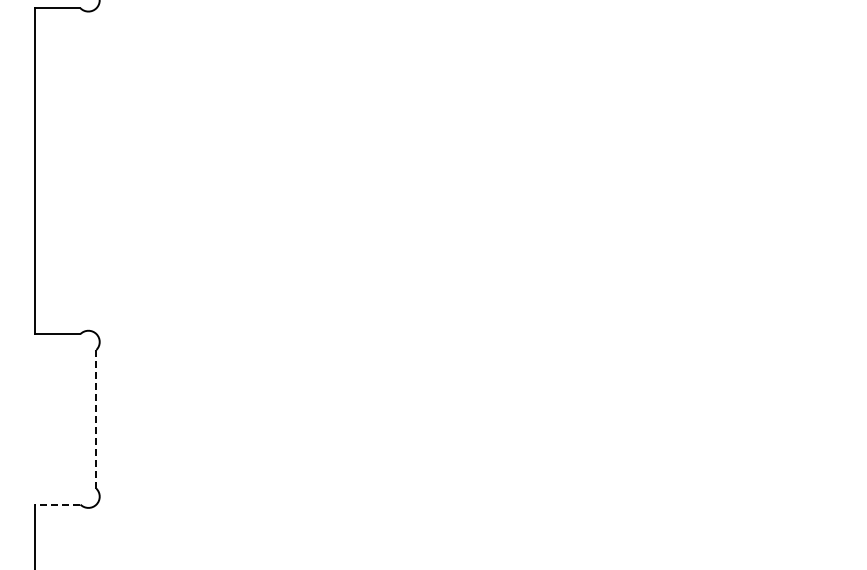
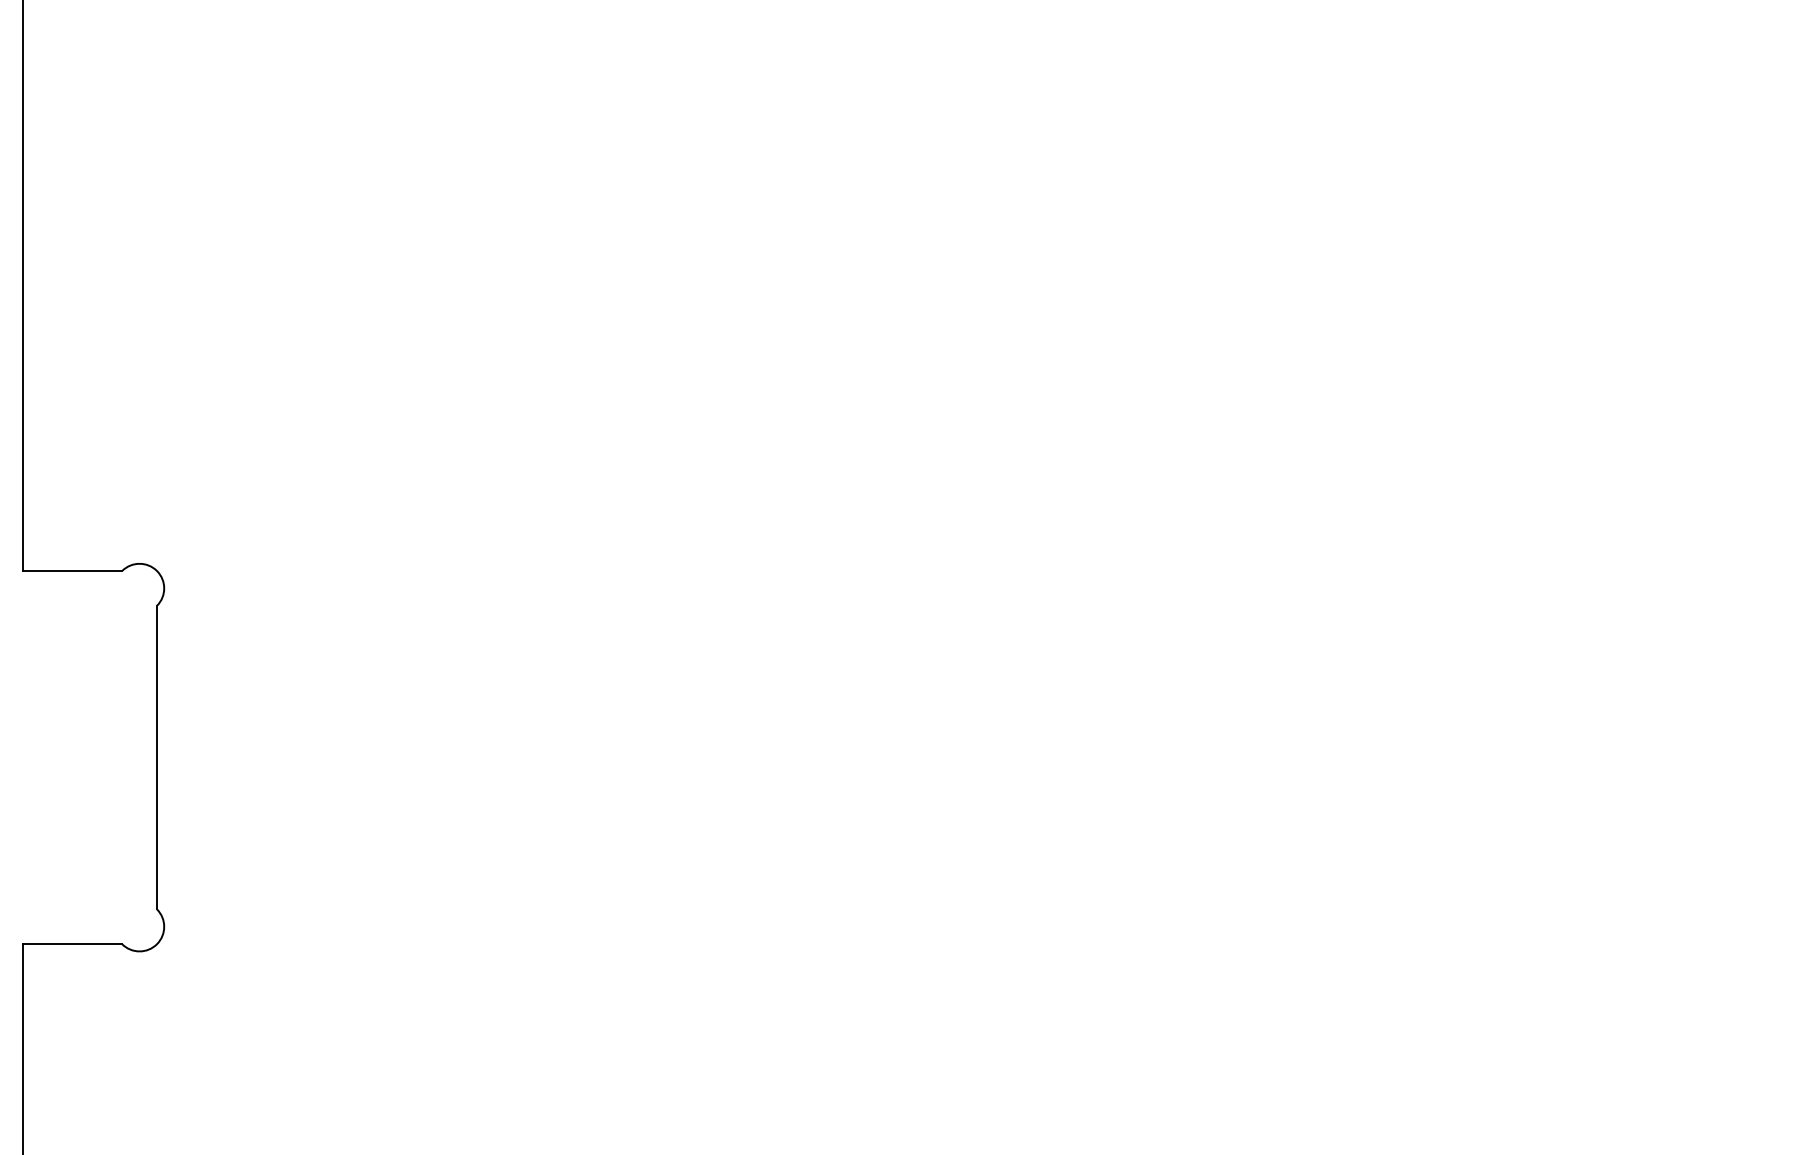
line: (96, 419) -> (157, 757), dashed -> solid
line: (57, 504) -> (71, 943), dashed -> solid

